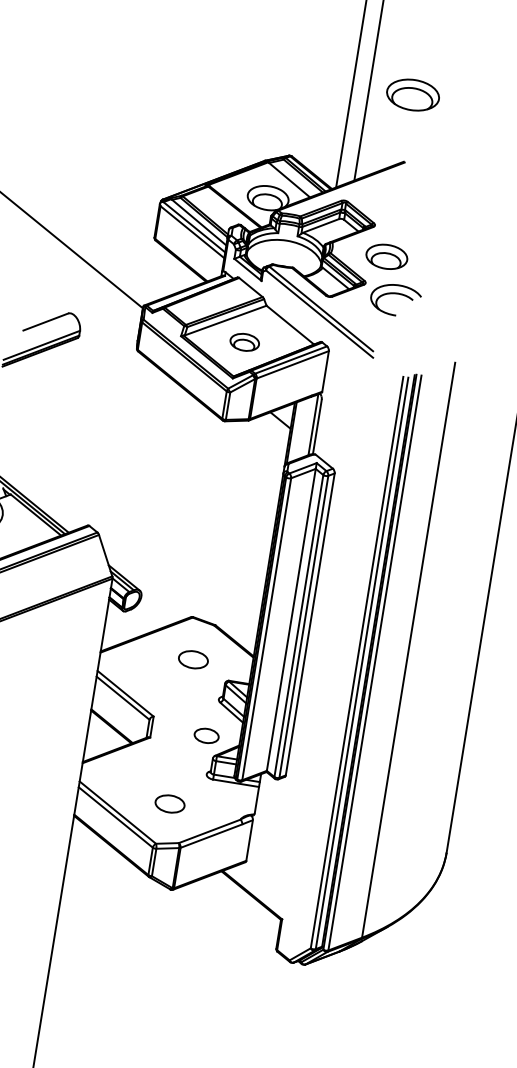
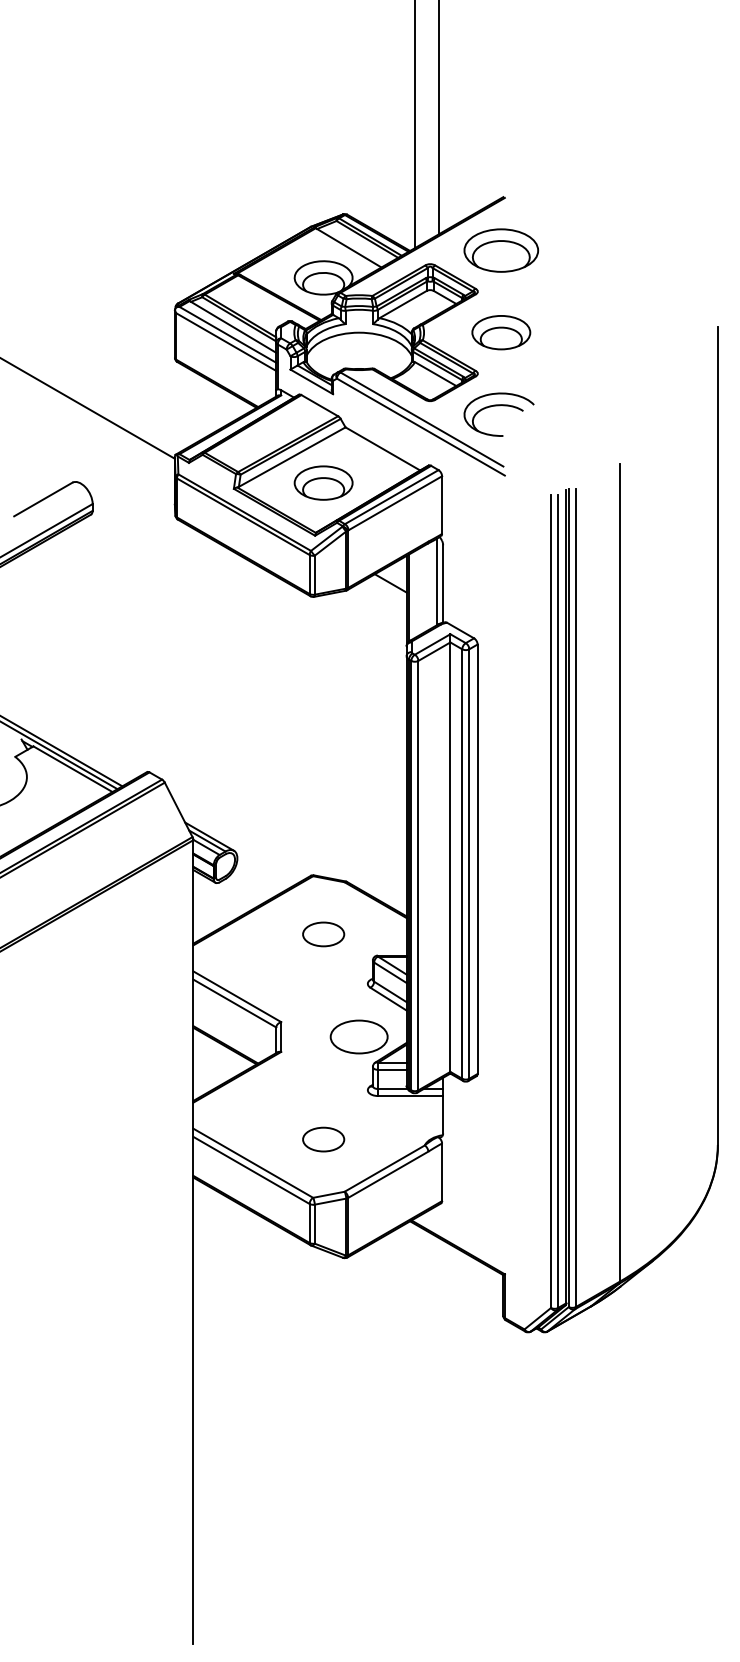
part: (413, 95) -> (501, 250), moved
part: (396, 294) -> (498, 406), moved
part: (244, 341) -> (323, 482), size x1.43
part: (206, 735) -> (358, 1036), size x1.67

